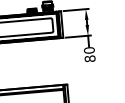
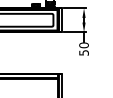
text: (89, 58) -> (83, 52), 80 -> 50

